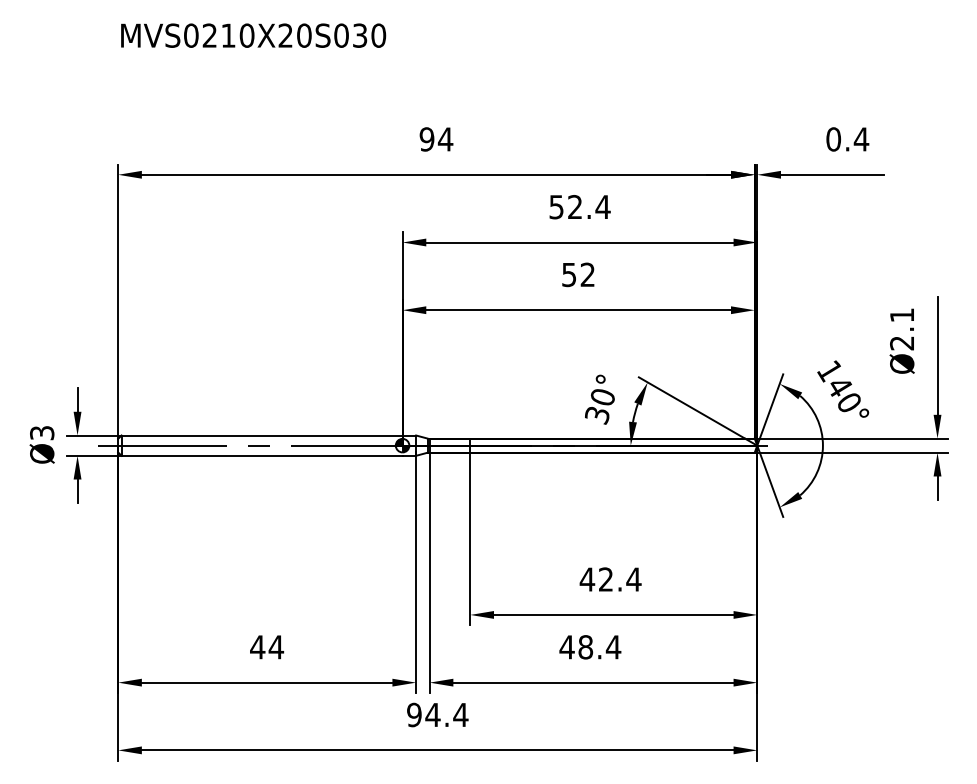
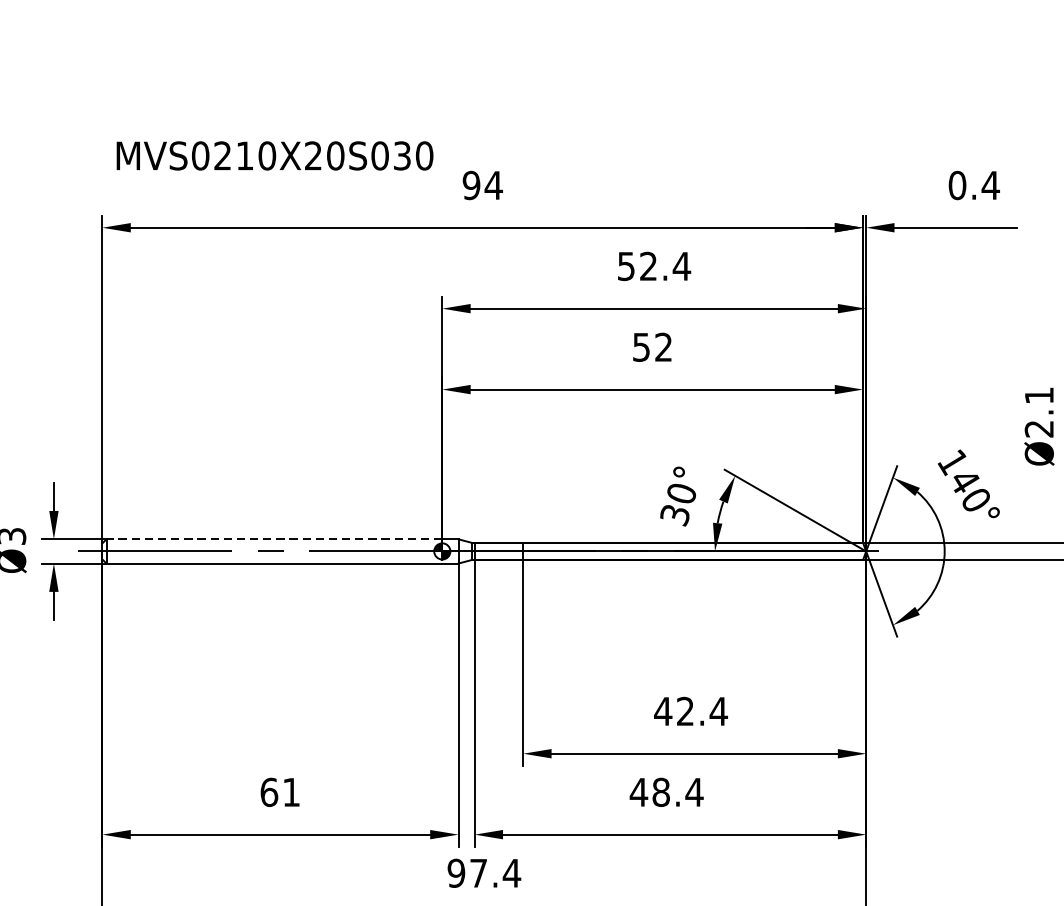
text: (253, 35) -> (274, 155), moved
line: (262, 435) -> (274, 539), solid -> dashed
text: (267, 647) -> (280, 792), 44 -> 61
text: (432, 714) -> (478, 872), 94.4 -> 97.4

